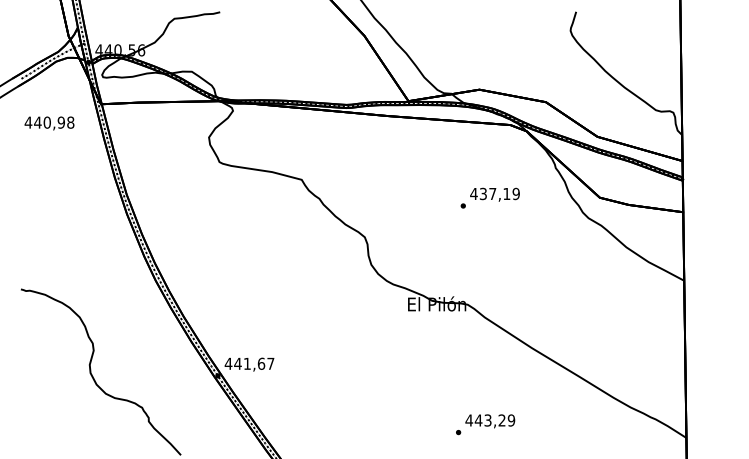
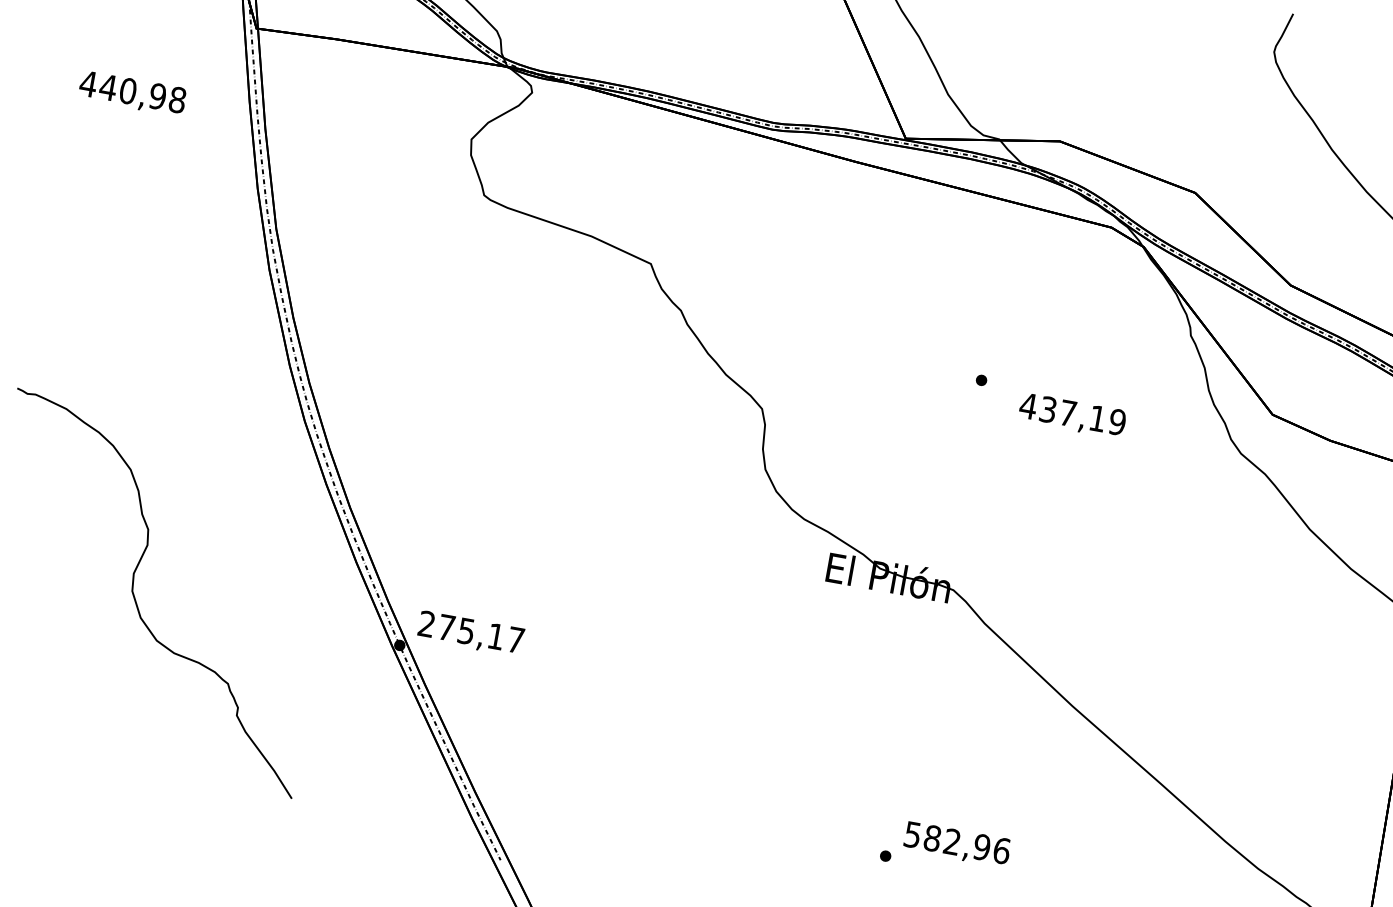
text: (49, 123) -> (132, 93), moved
text: (494, 194) -> (1071, 415), moved
text: (244, 363) -> (460, 629), 441,67 -> 275,17
text: (490, 420) -> (957, 842), 443,29 -> 582,96

